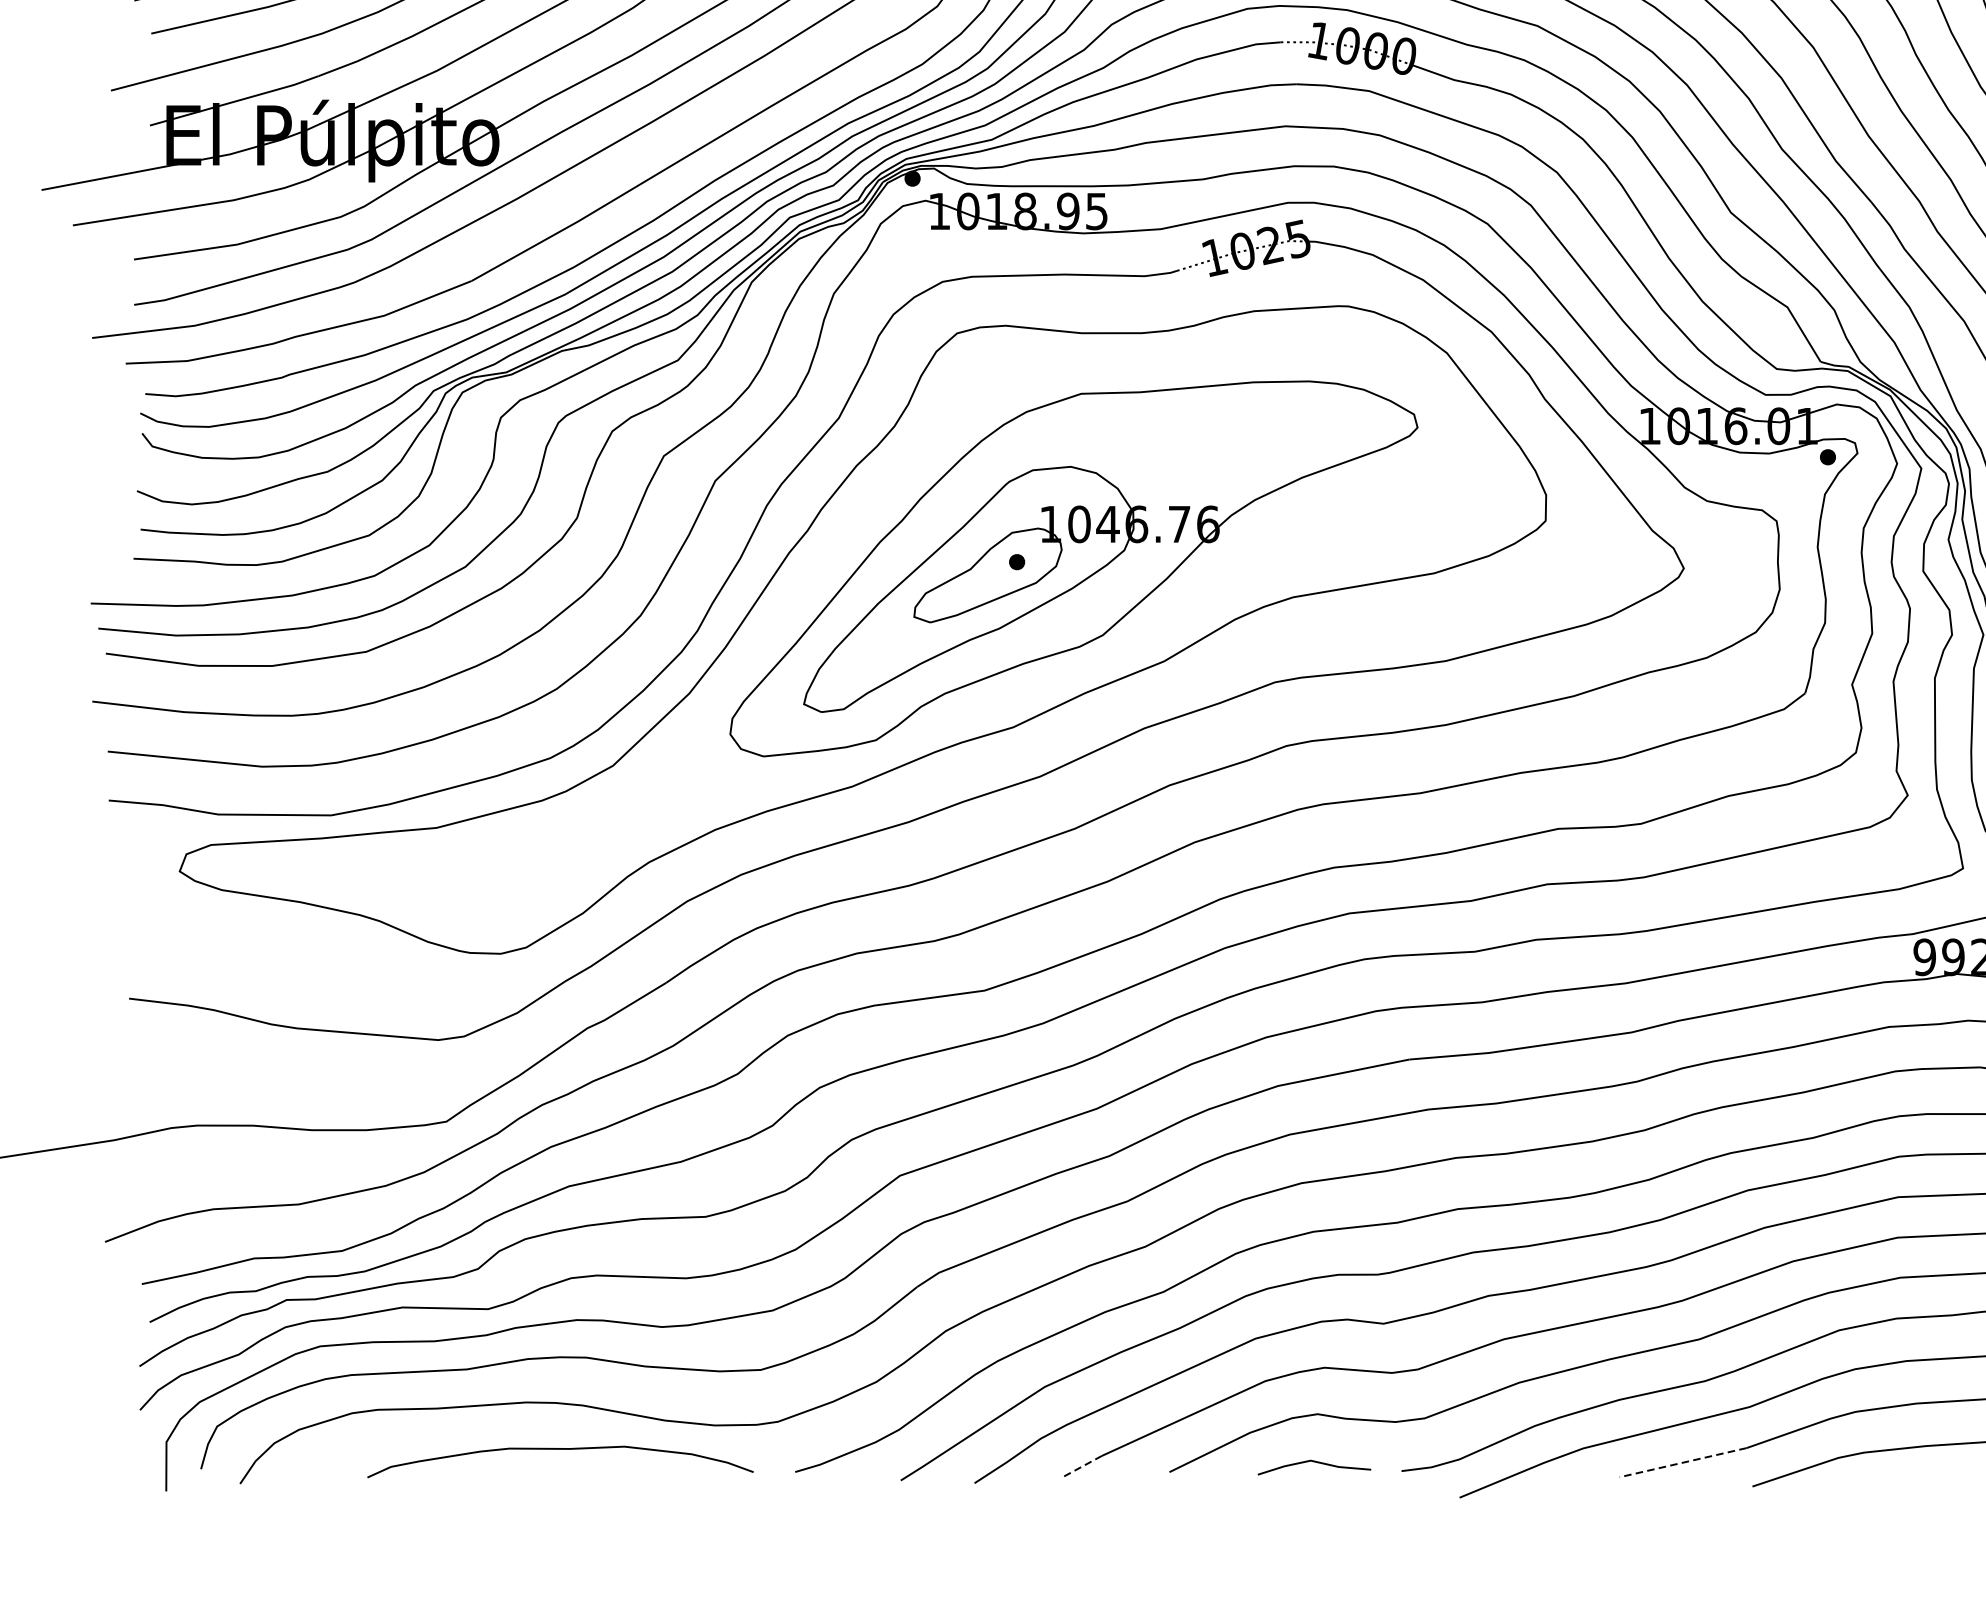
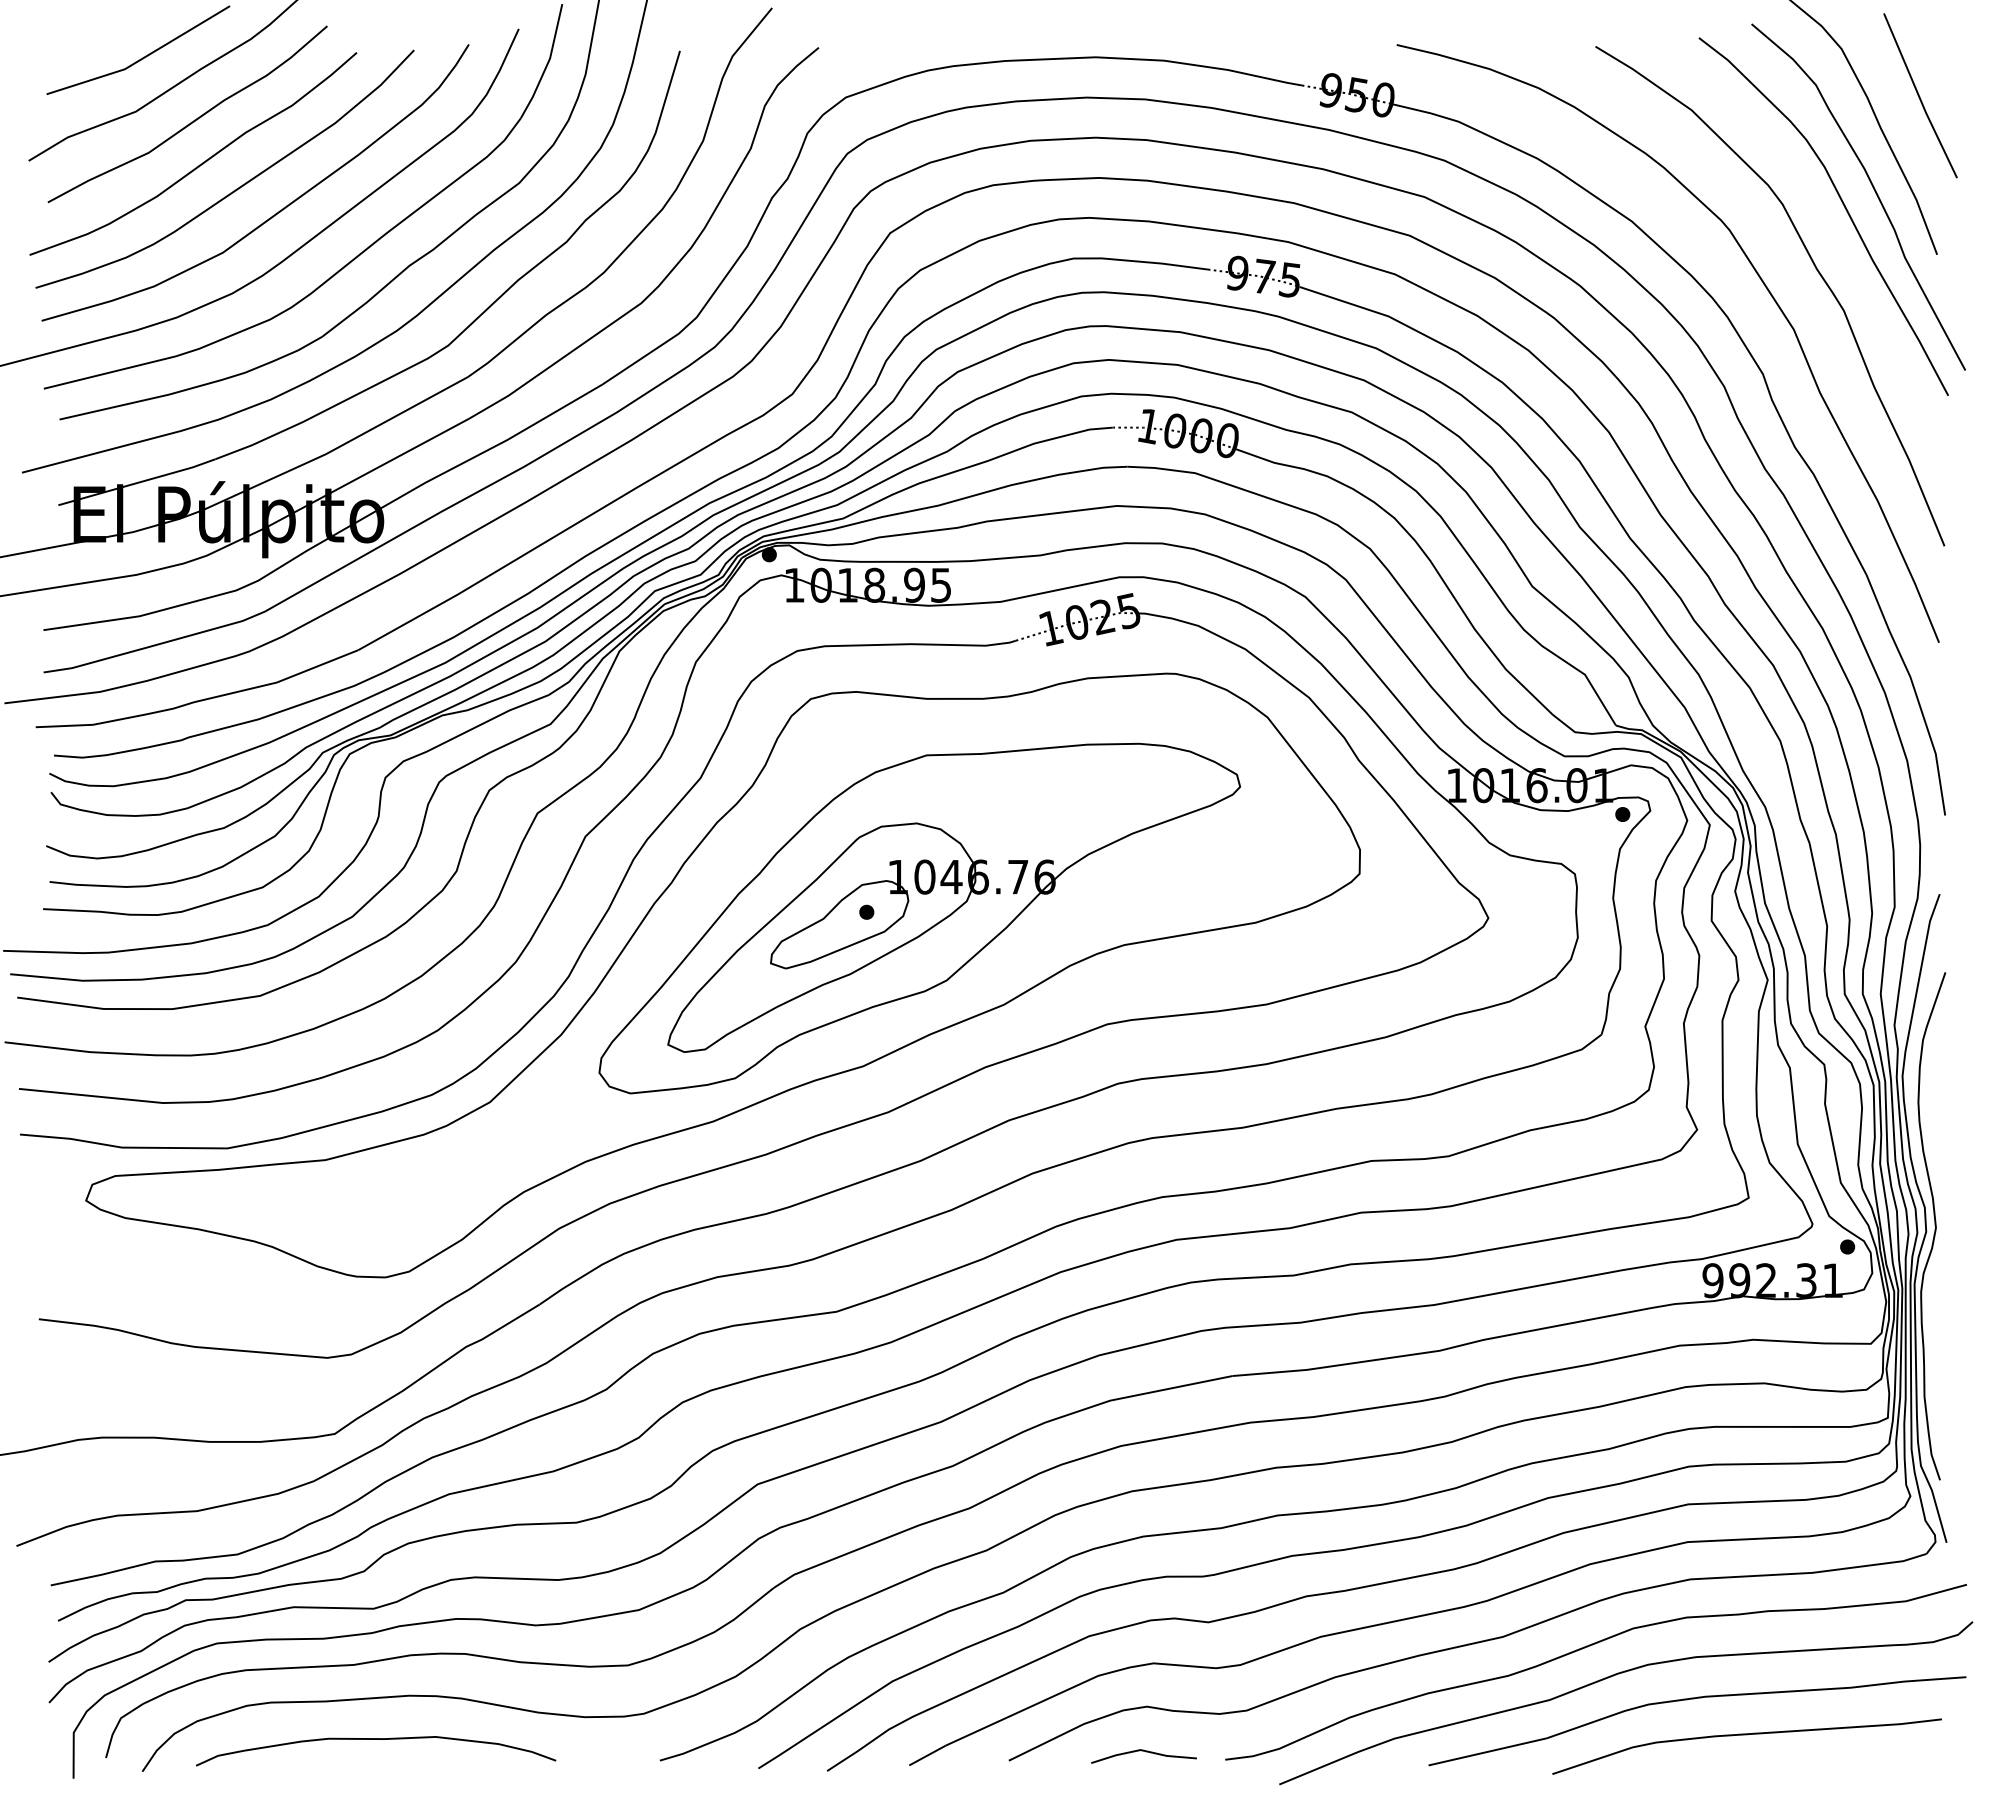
curve: (560, 1449) -> (376, 1739), moved
line: (1682, 1462) -> (1487, 1751), dashed -> solid
line: (1082, 1466) -> (927, 1755), dashed -> solid

